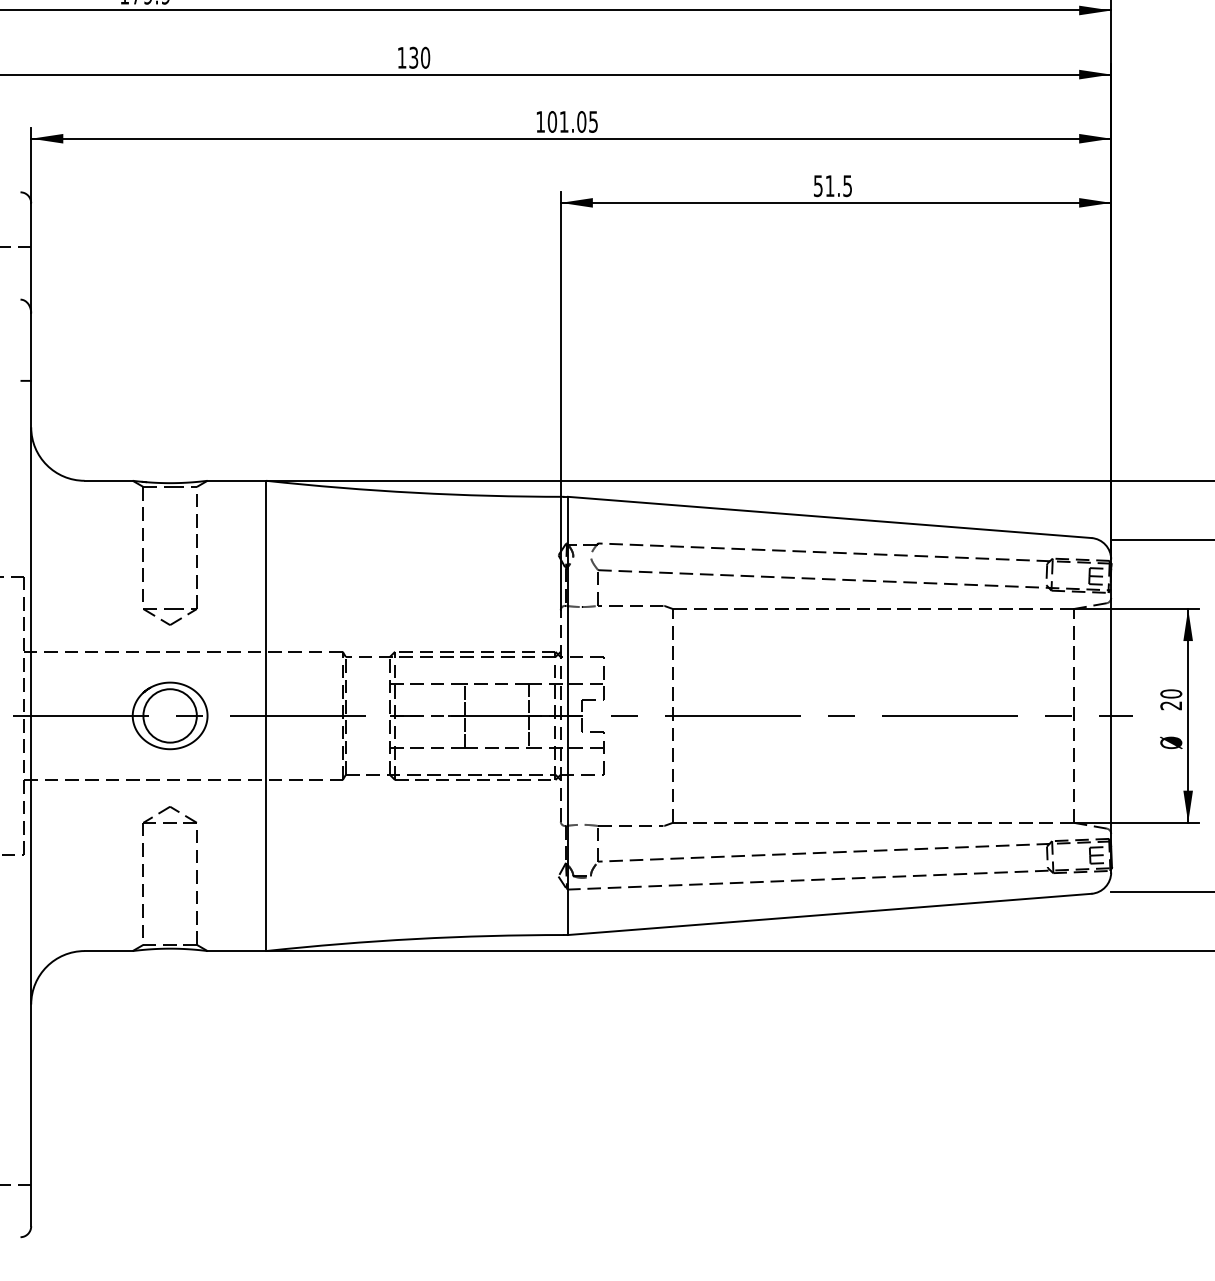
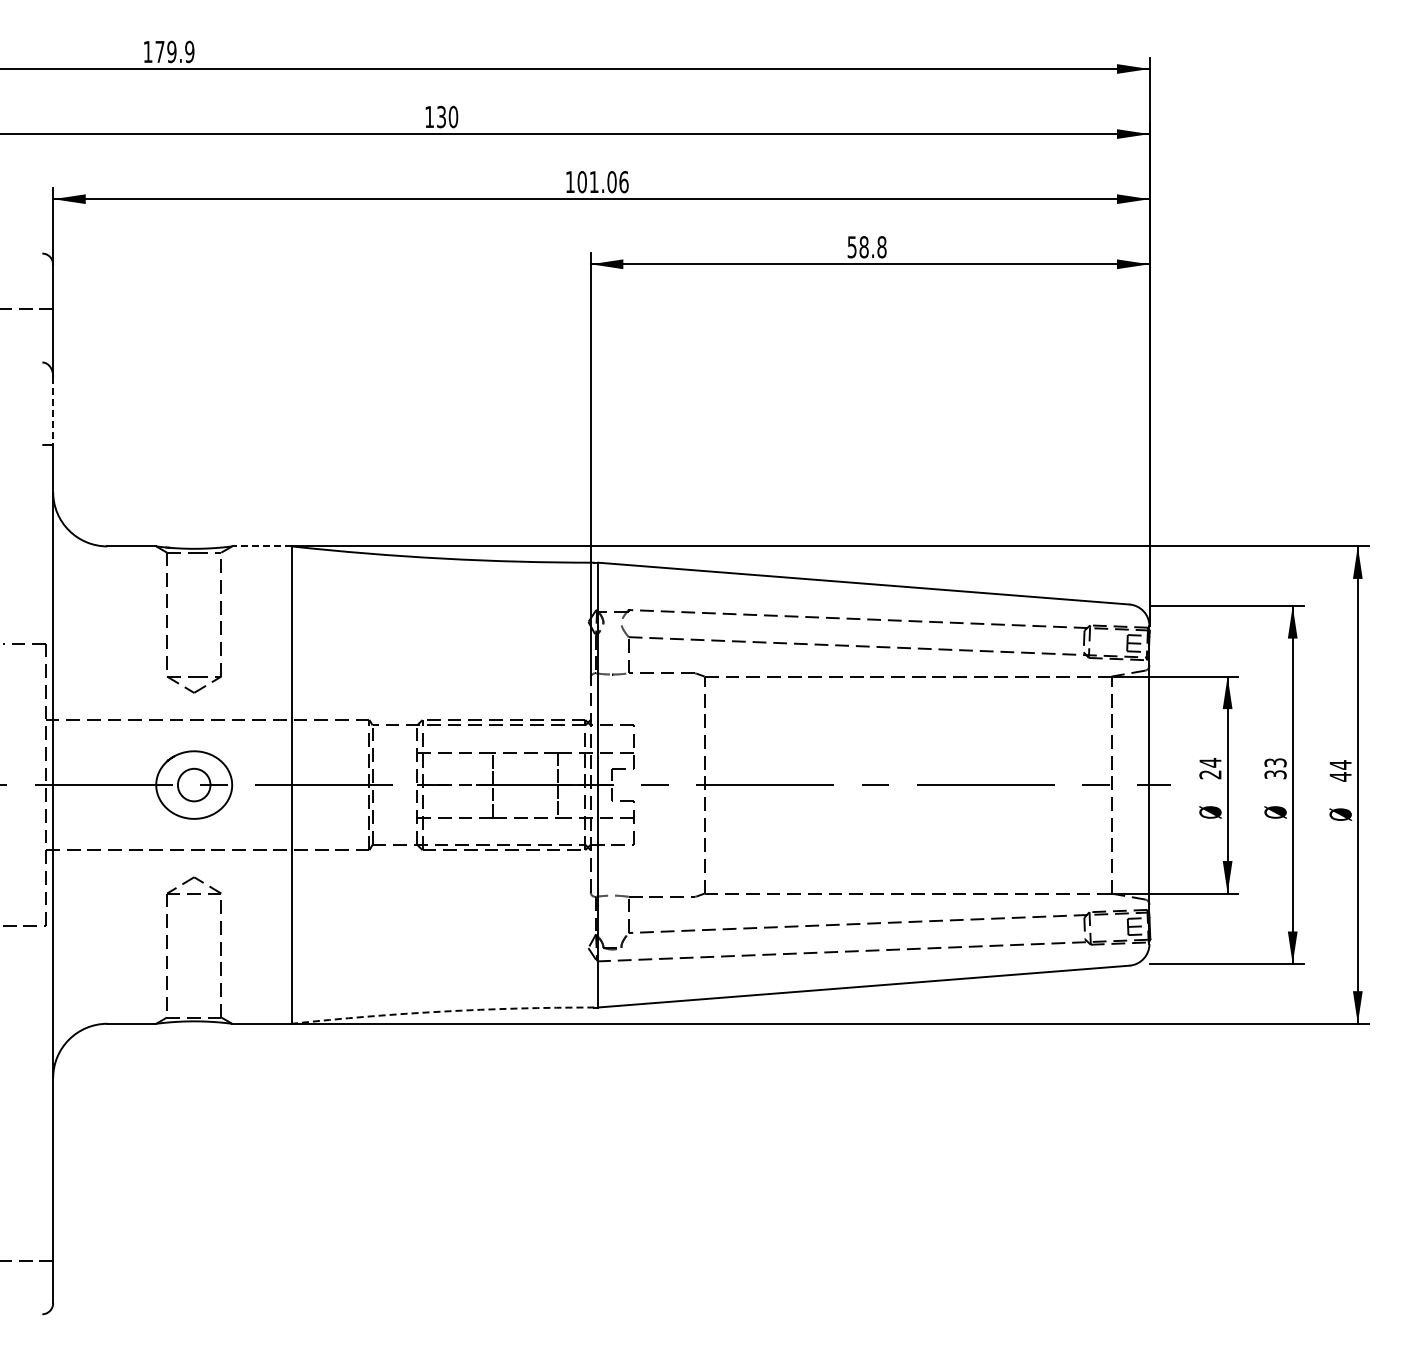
text: (593, 122) -> (623, 182), 101.05 -> 101.06
text: (838, 186) -> (872, 247), 51.5 -> 58.8
line: (31, 347) -> (53, 411), solid -> dashed
line: (236, 480) -> (261, 546), solid -> dashed
text: (1171, 693) -> (1210, 762), 20 -> 24
circle: (170, 715) -> (194, 784), size x0.6
arc: (414, 938) -> (442, 1011), solid -> dashed

